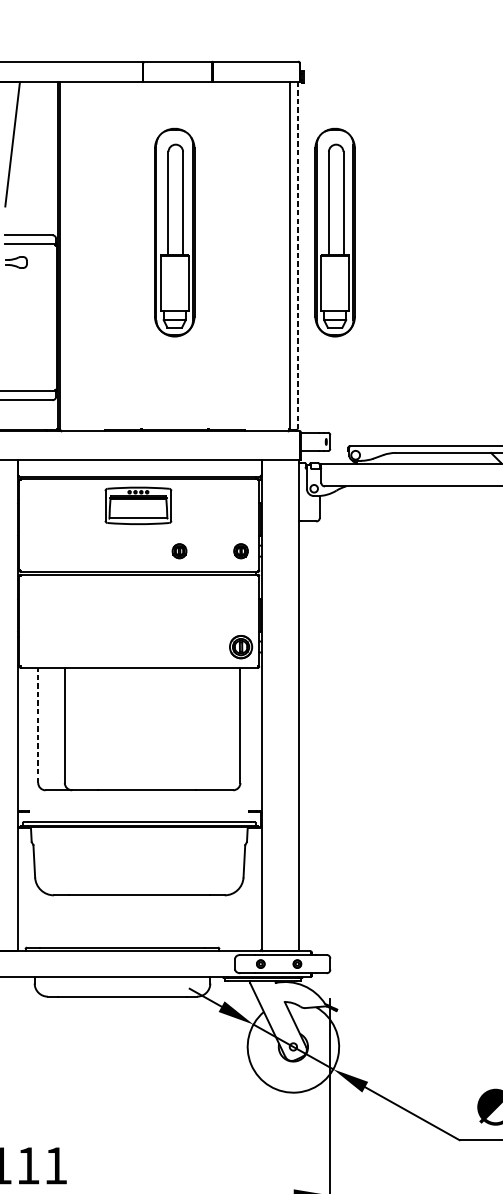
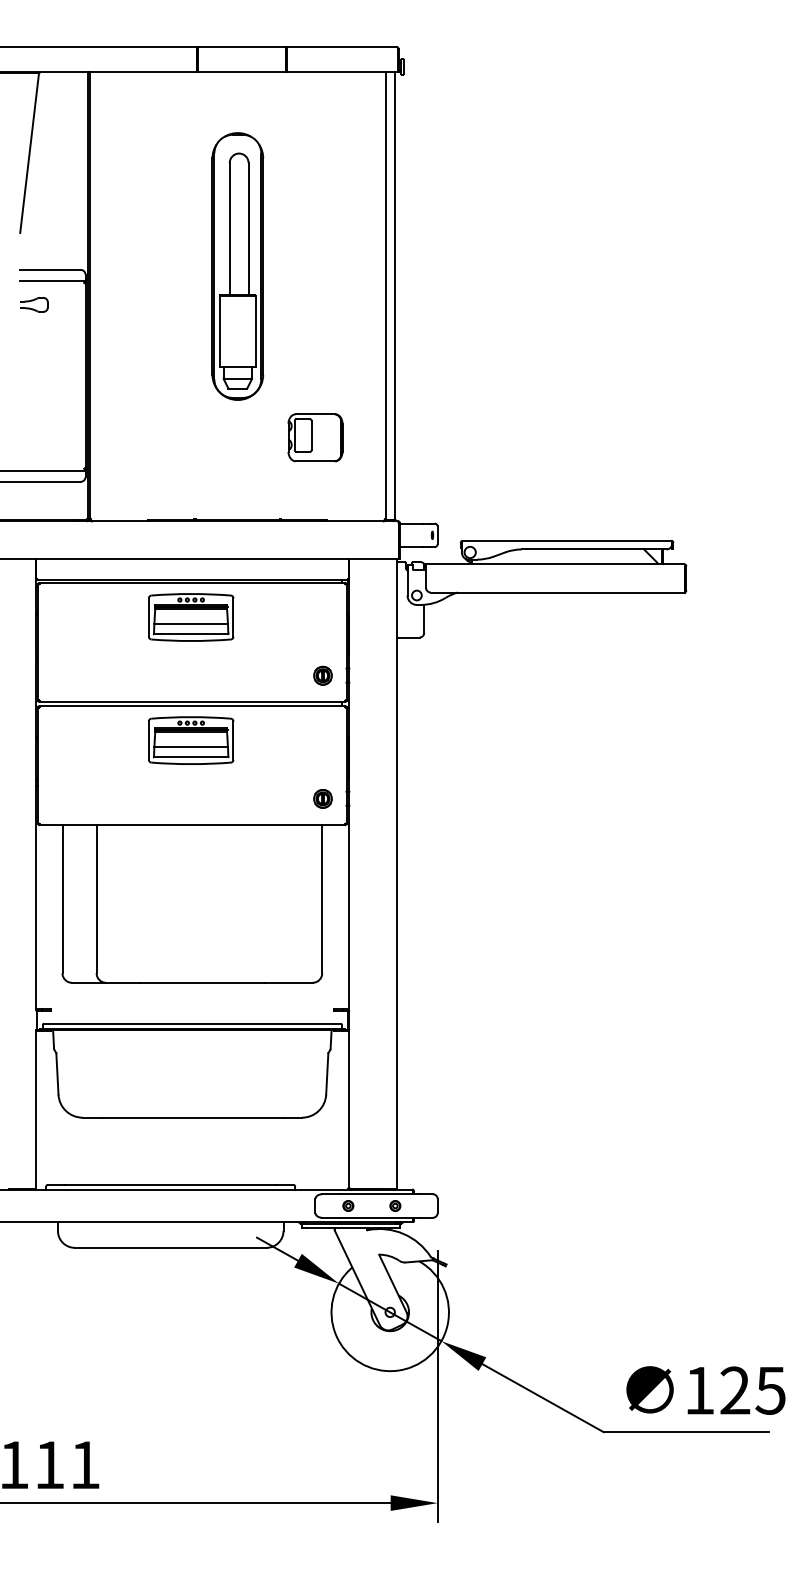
part: (334, 232) -> (443, 266), removed
line: (297, 255) -> (395, 296), dashed -> solid
part: (235, 365) -> (315, 437), added
line: (137, 511) -> (190, 624), added
part: (179, 551) -> (243, 675), removed
part: (138, 601) -> (191, 740), added
part: (240, 646) -> (322, 798), size x0.62
line: (38, 724) -> (62, 898), dashed -> solid

